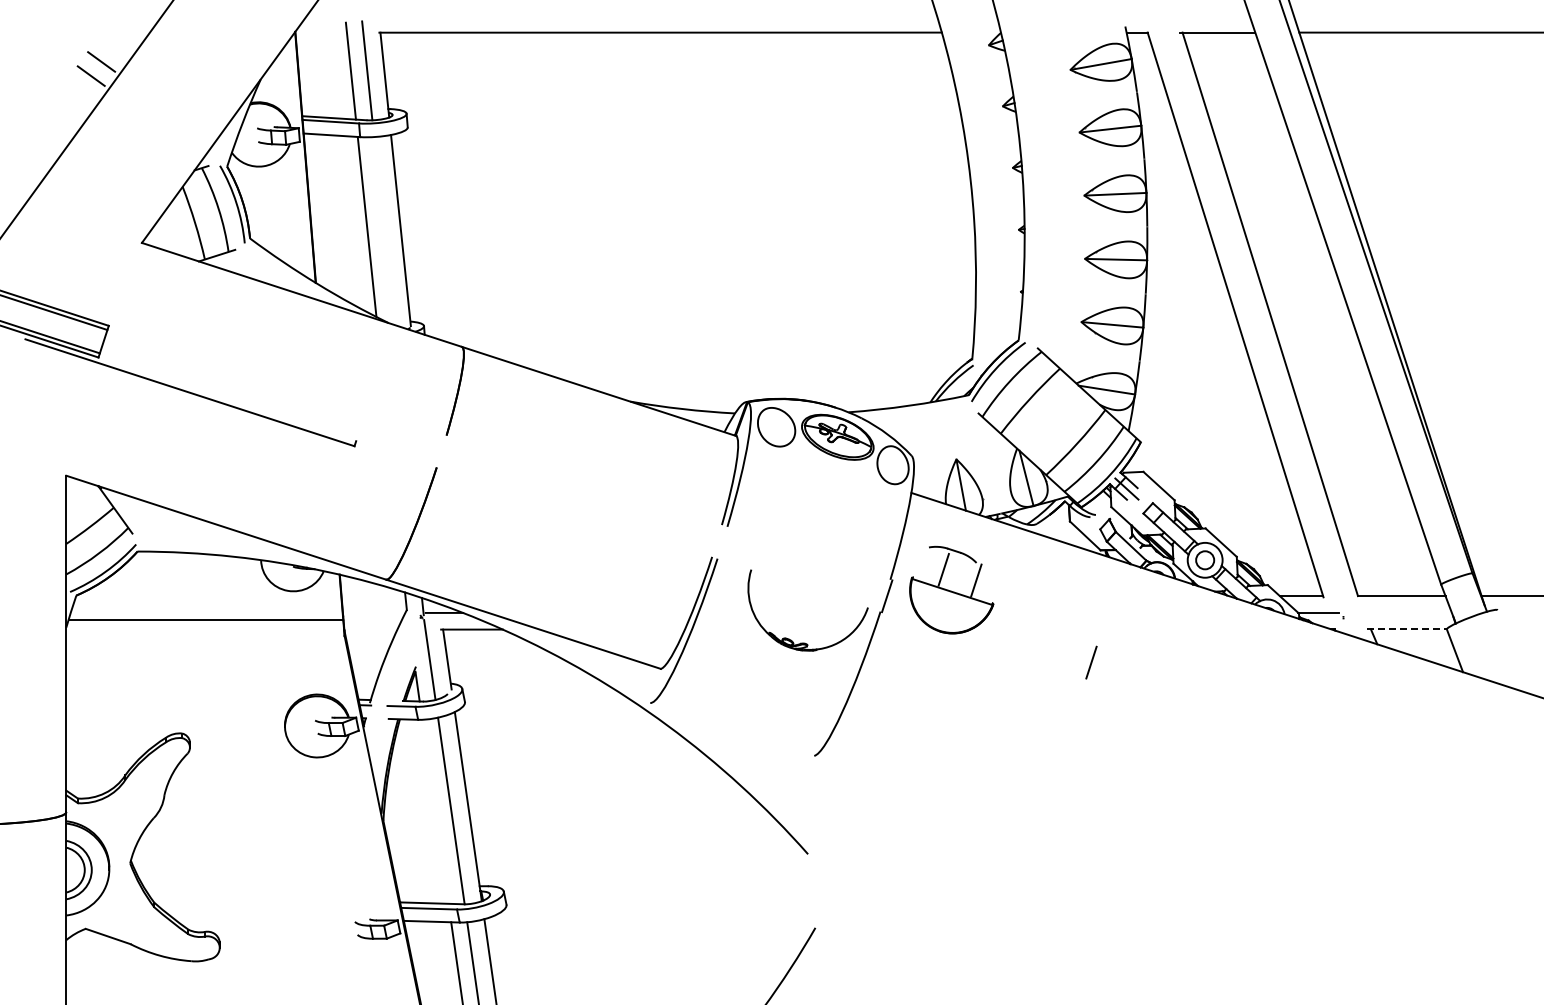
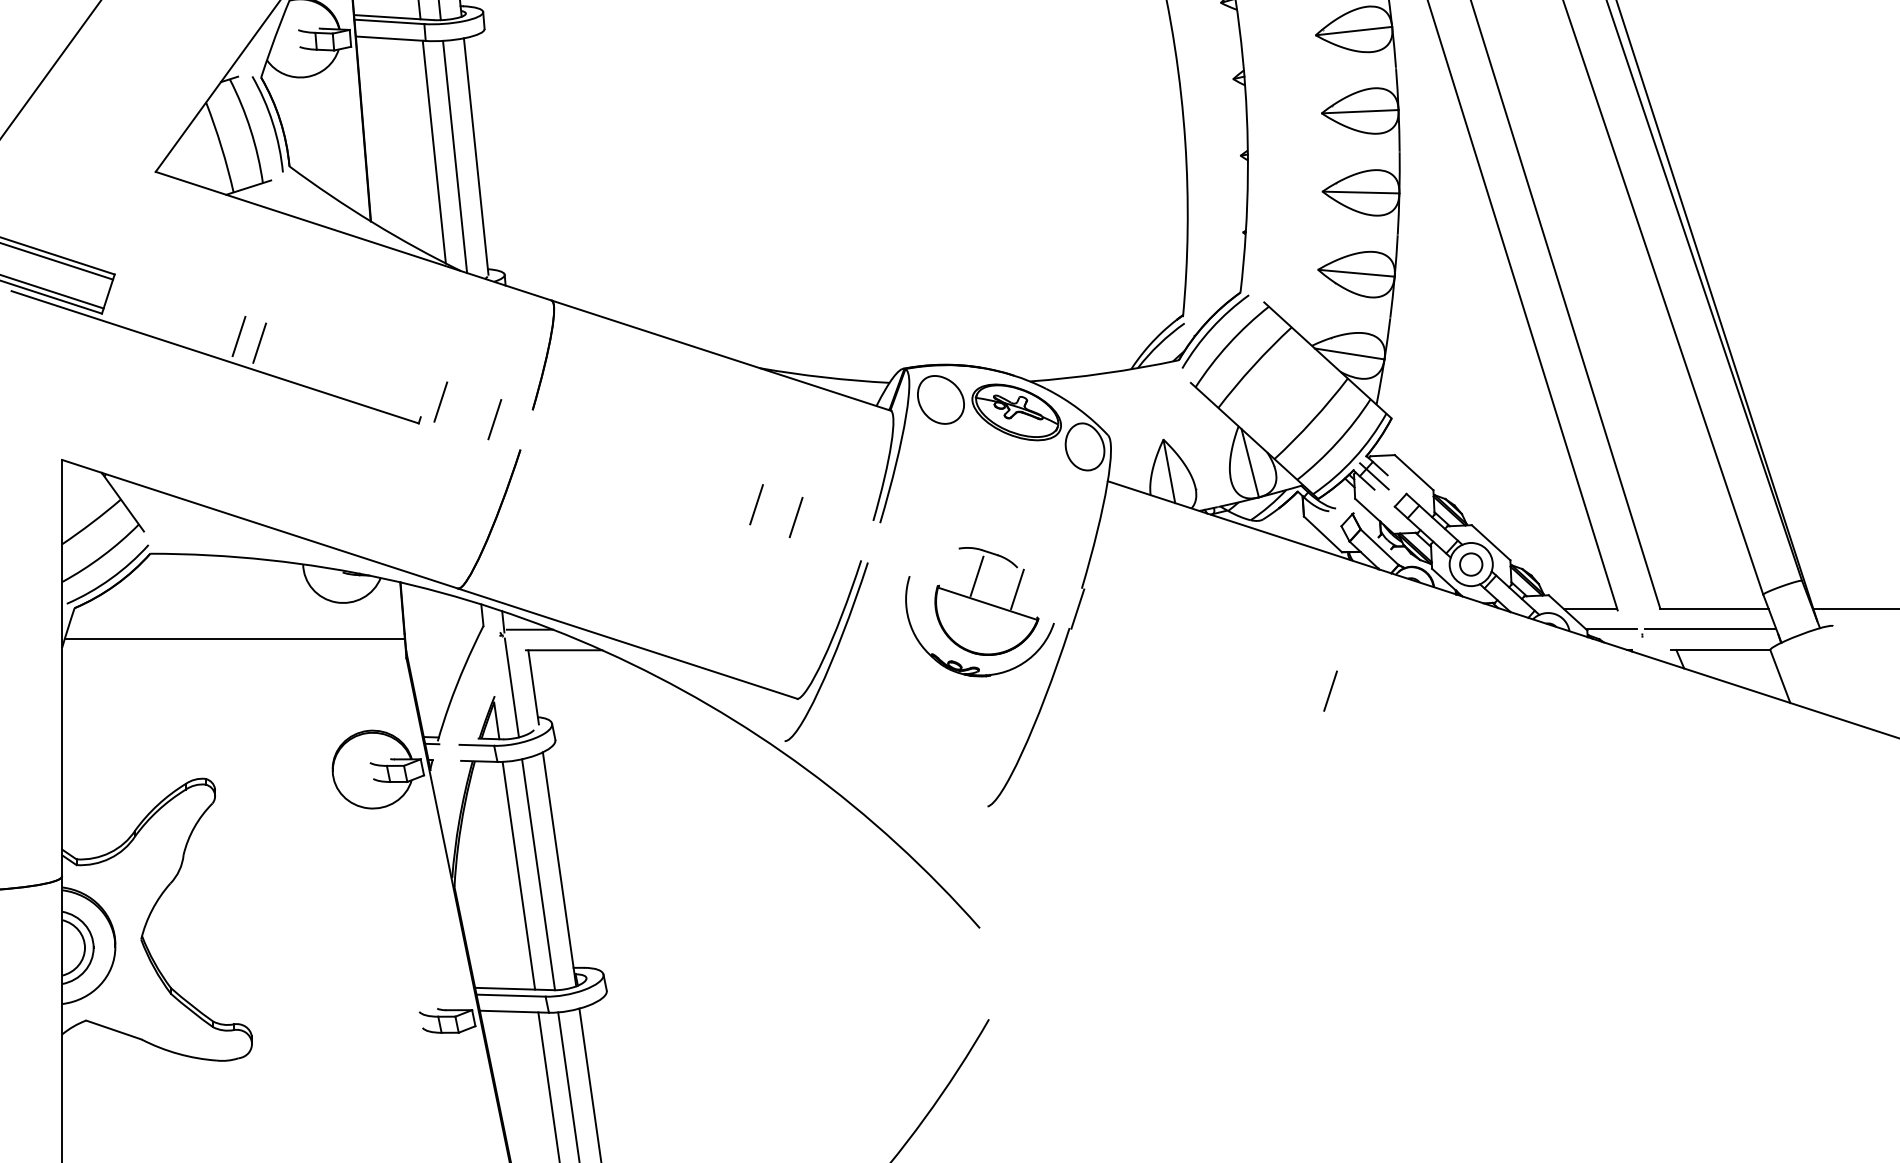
line: (383, 230) -> (454, 156), added
line: (209, 375) -> (239, 335), added
line: (225, 381) -> (259, 343), added
line: (372, 428) -> (440, 401), added
line: (415, 443) -> (494, 420), added
line: (627, 511) -> (756, 504), added
line: (659, 522) -> (796, 517), added
part: (951, 589) -> (986, 600), moved
line: (1398, 612) -> (1710, 629), added
line: (1407, 629) -> (1721, 650), dashed -> solid
line: (435, 811) -> (518, 875), added

